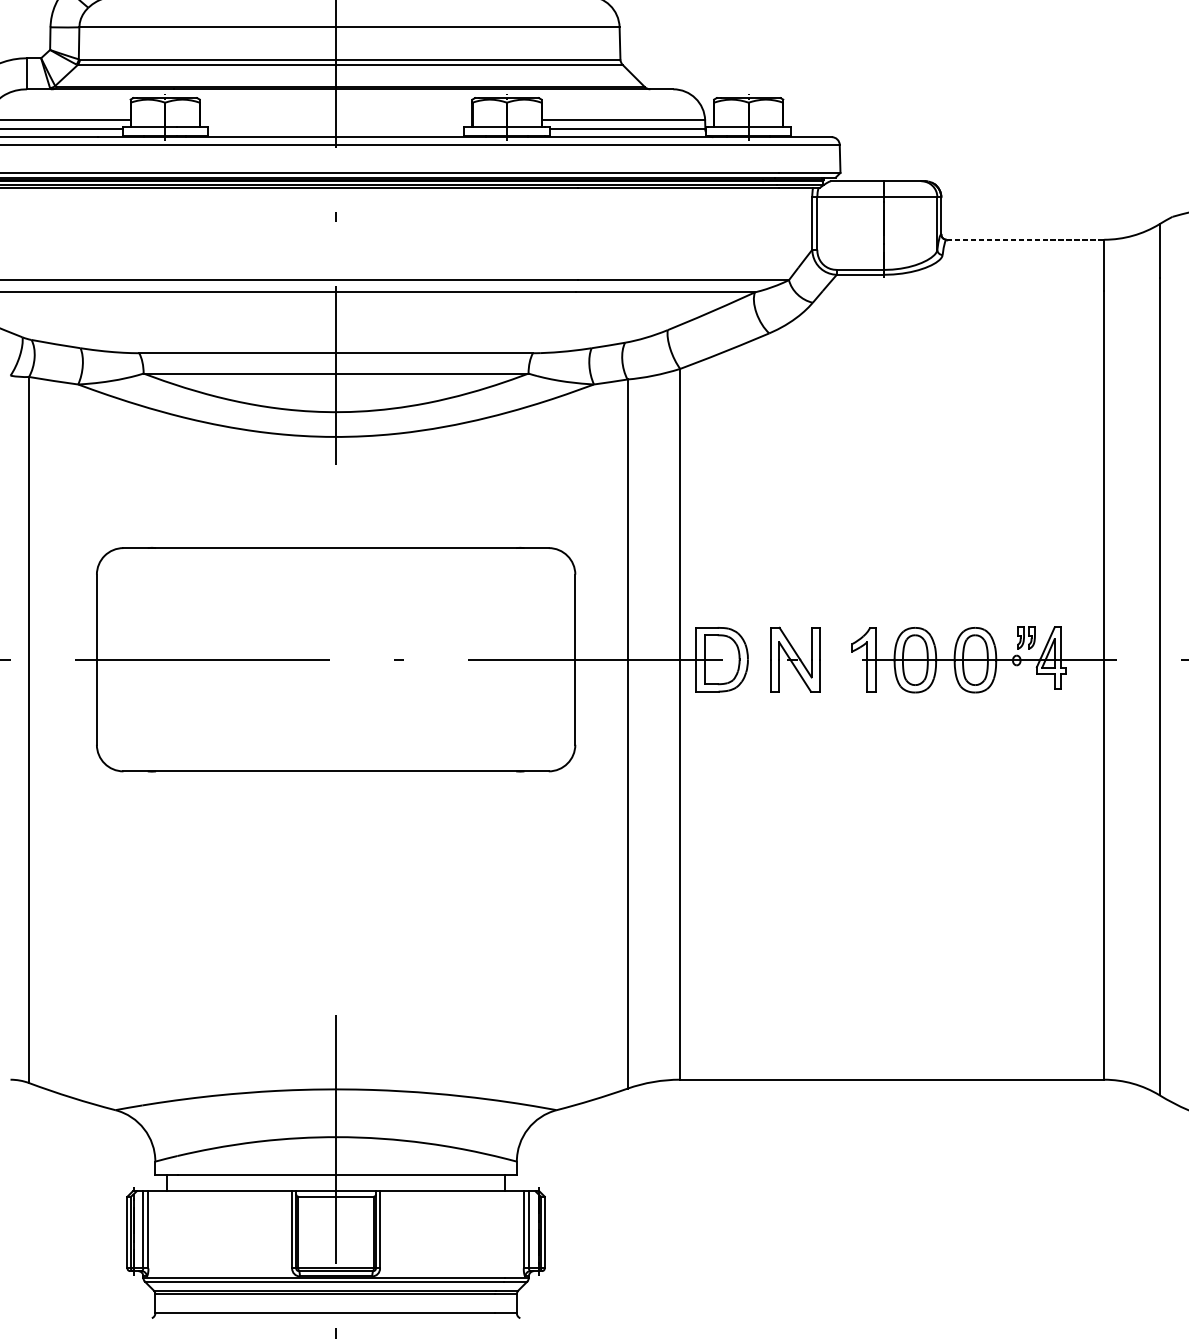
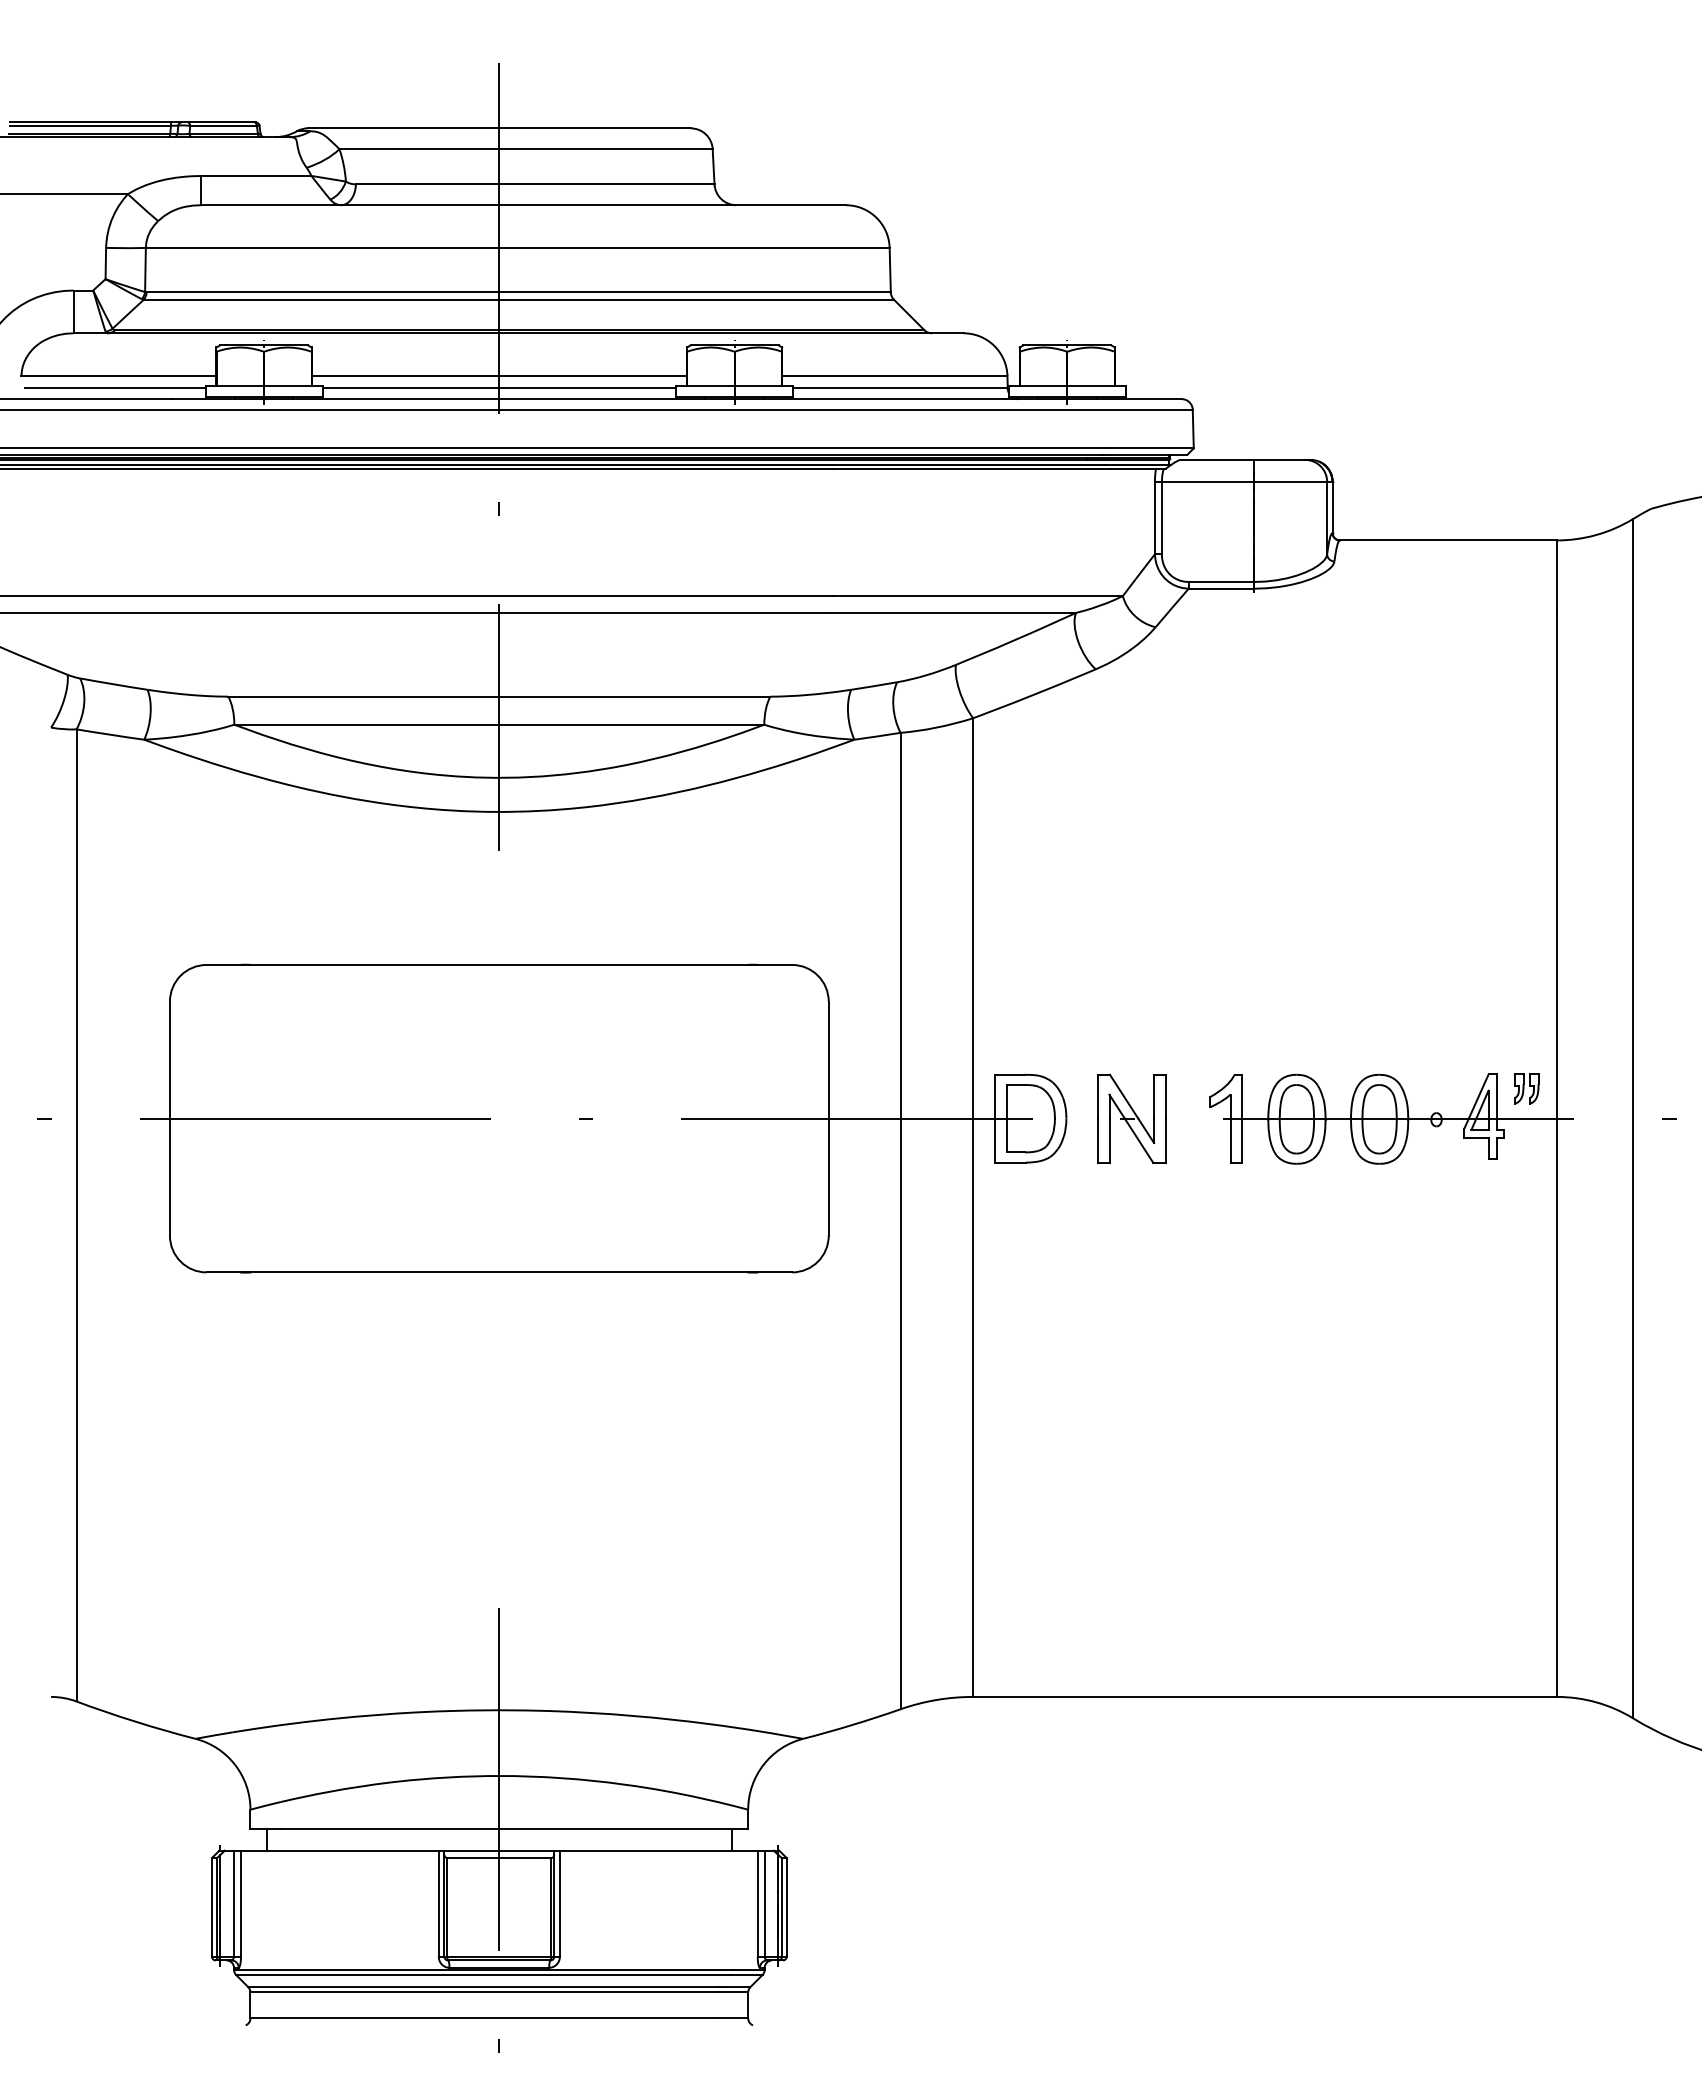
line: (336, 120) -> (499, 376), added
line: (336, 129) -> (499, 388), added
line: (1025, 239) -> (1448, 540), dashed -> solid
part: (1026, 637) -> (1526, 1088), moved

